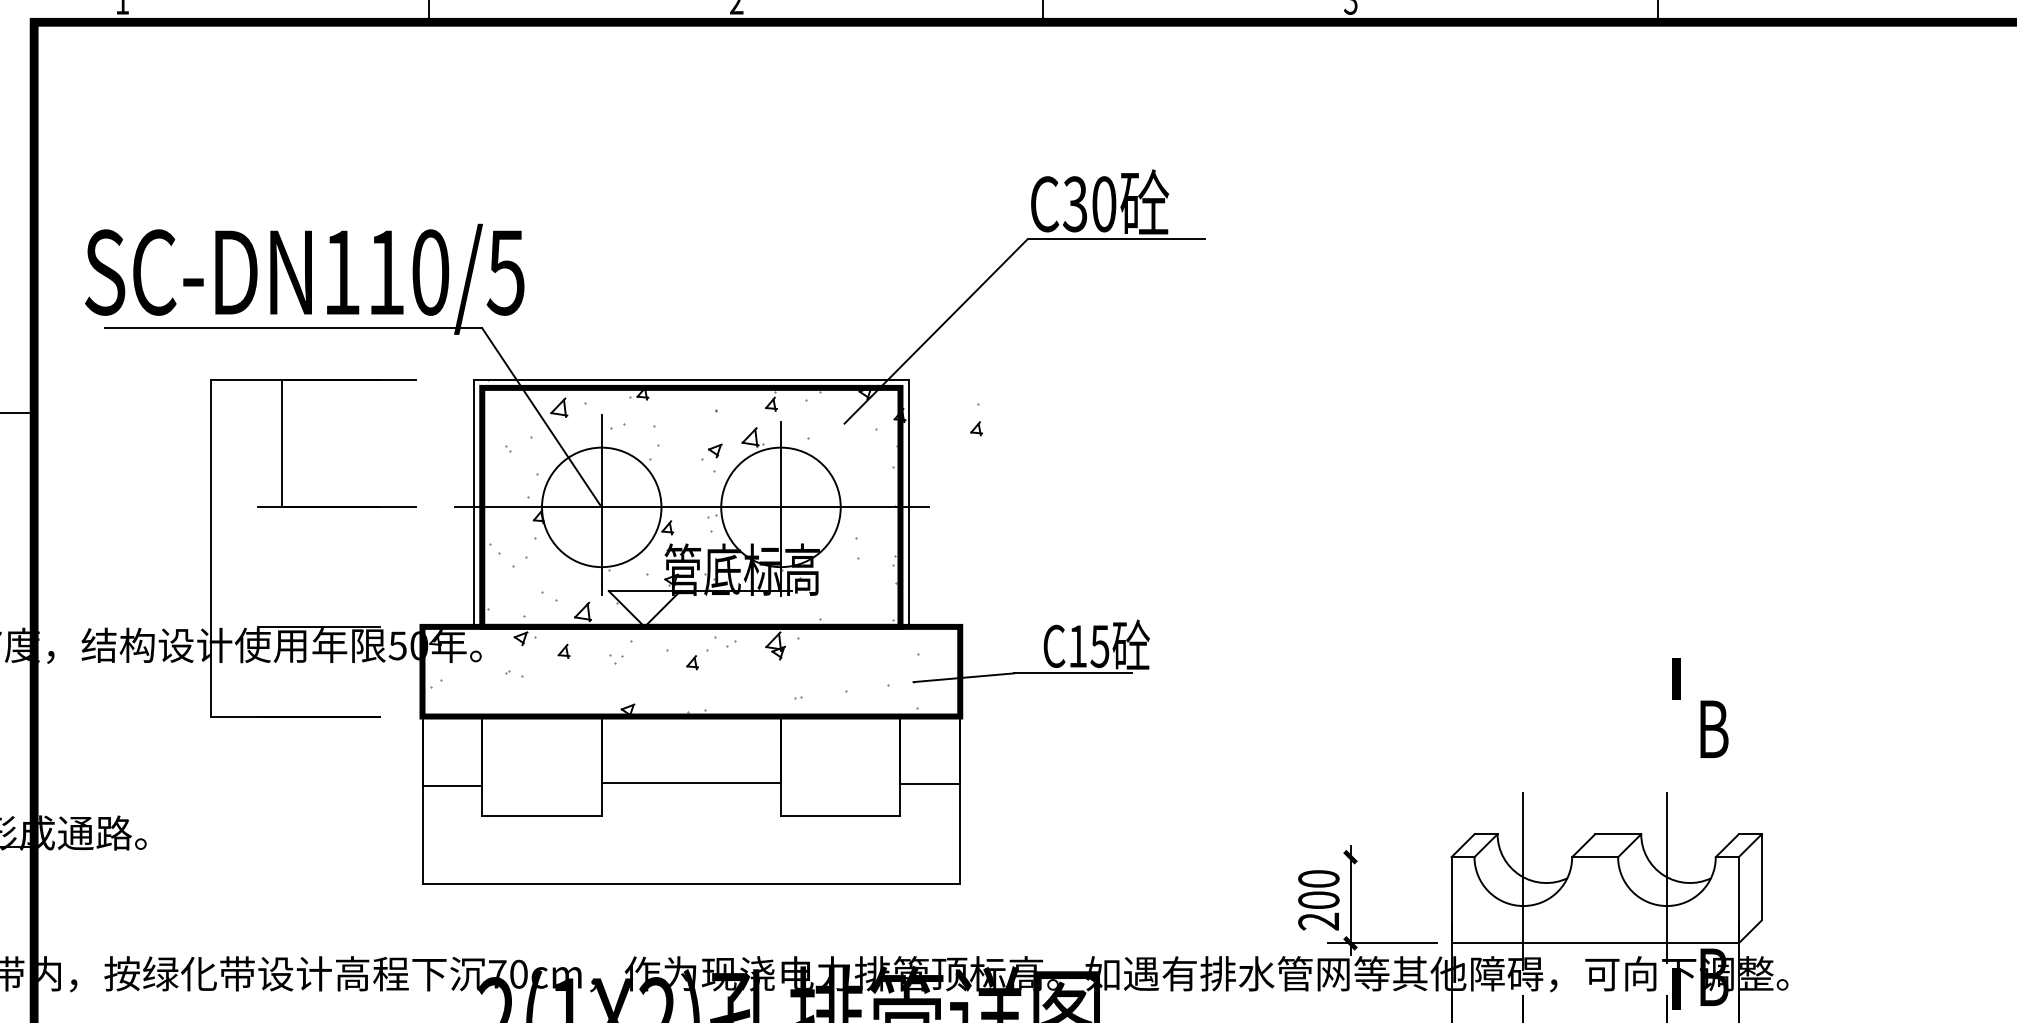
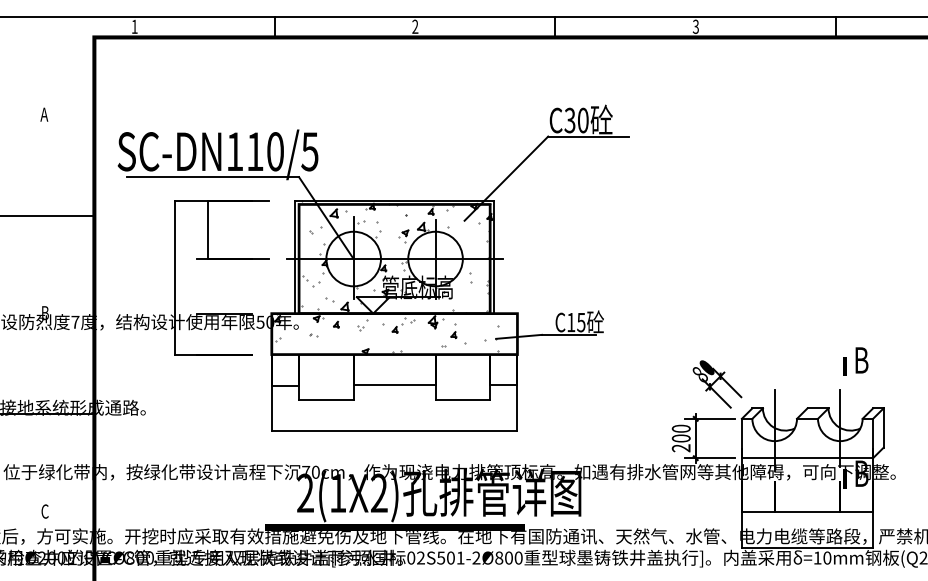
part: (975, 420) -> (453, 331), moved
line: (1676, 679) -> (844, 366), moved
part: (1398, 782) -> (717, 384), added
line: (1382, 856) -> (710, 418), added

